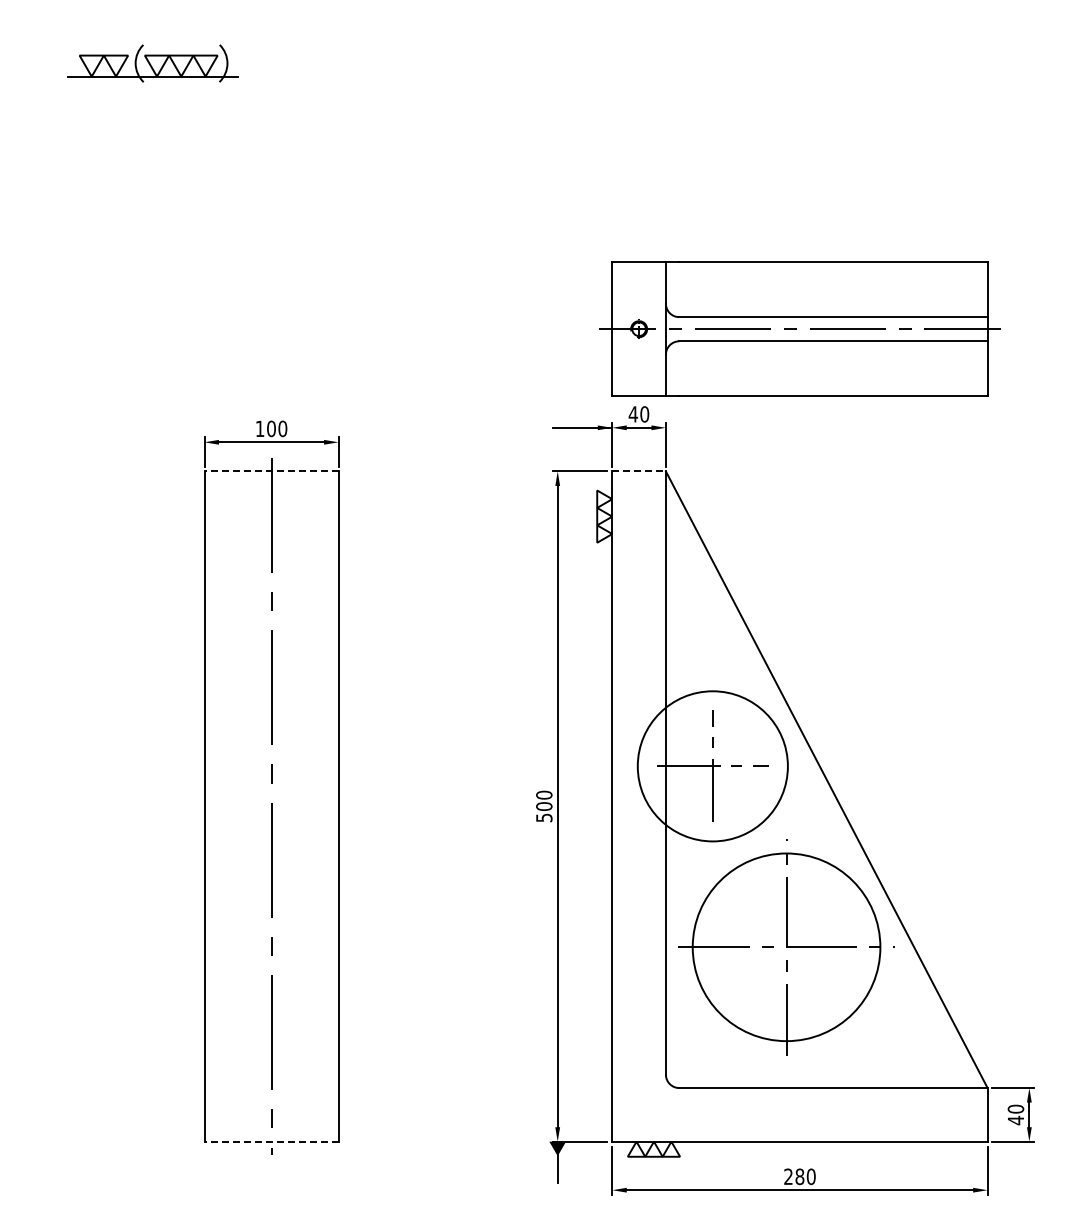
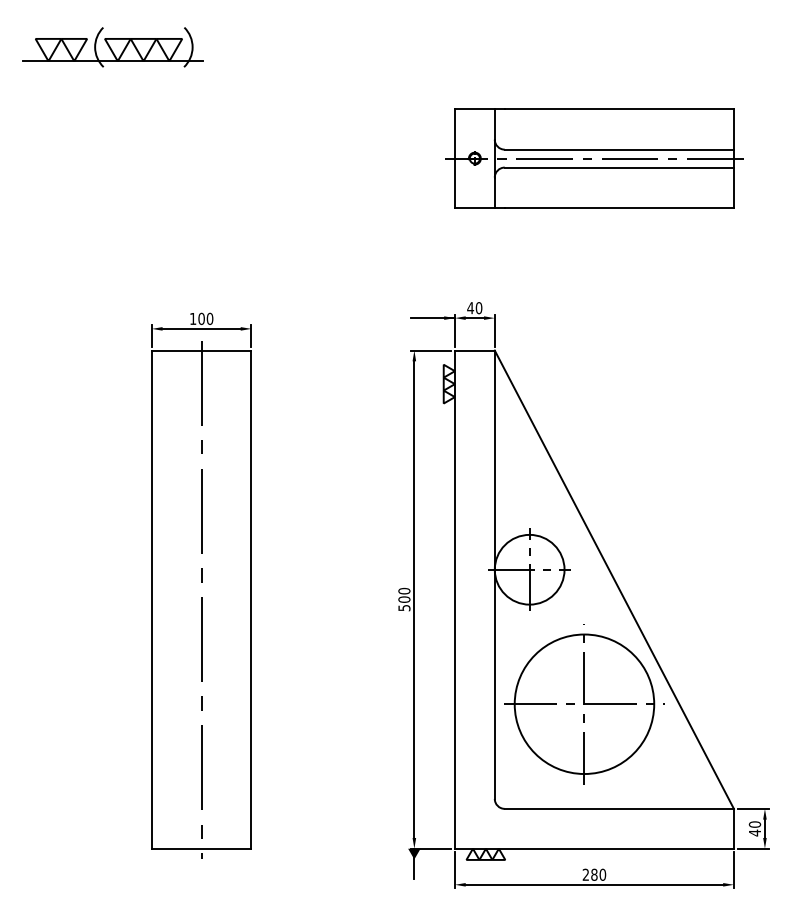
part: (152, 63) -> (113, 47), size x1.43
part: (799, 328) -> (594, 158), moved
line: (271, 471) -> (201, 350), dashed -> solid
line: (639, 471) -> (475, 350), dashed -> solid
circle: (712, 766) -> (529, 569), size x0.62
line: (271, 1141) -> (201, 848), dashed -> solid

